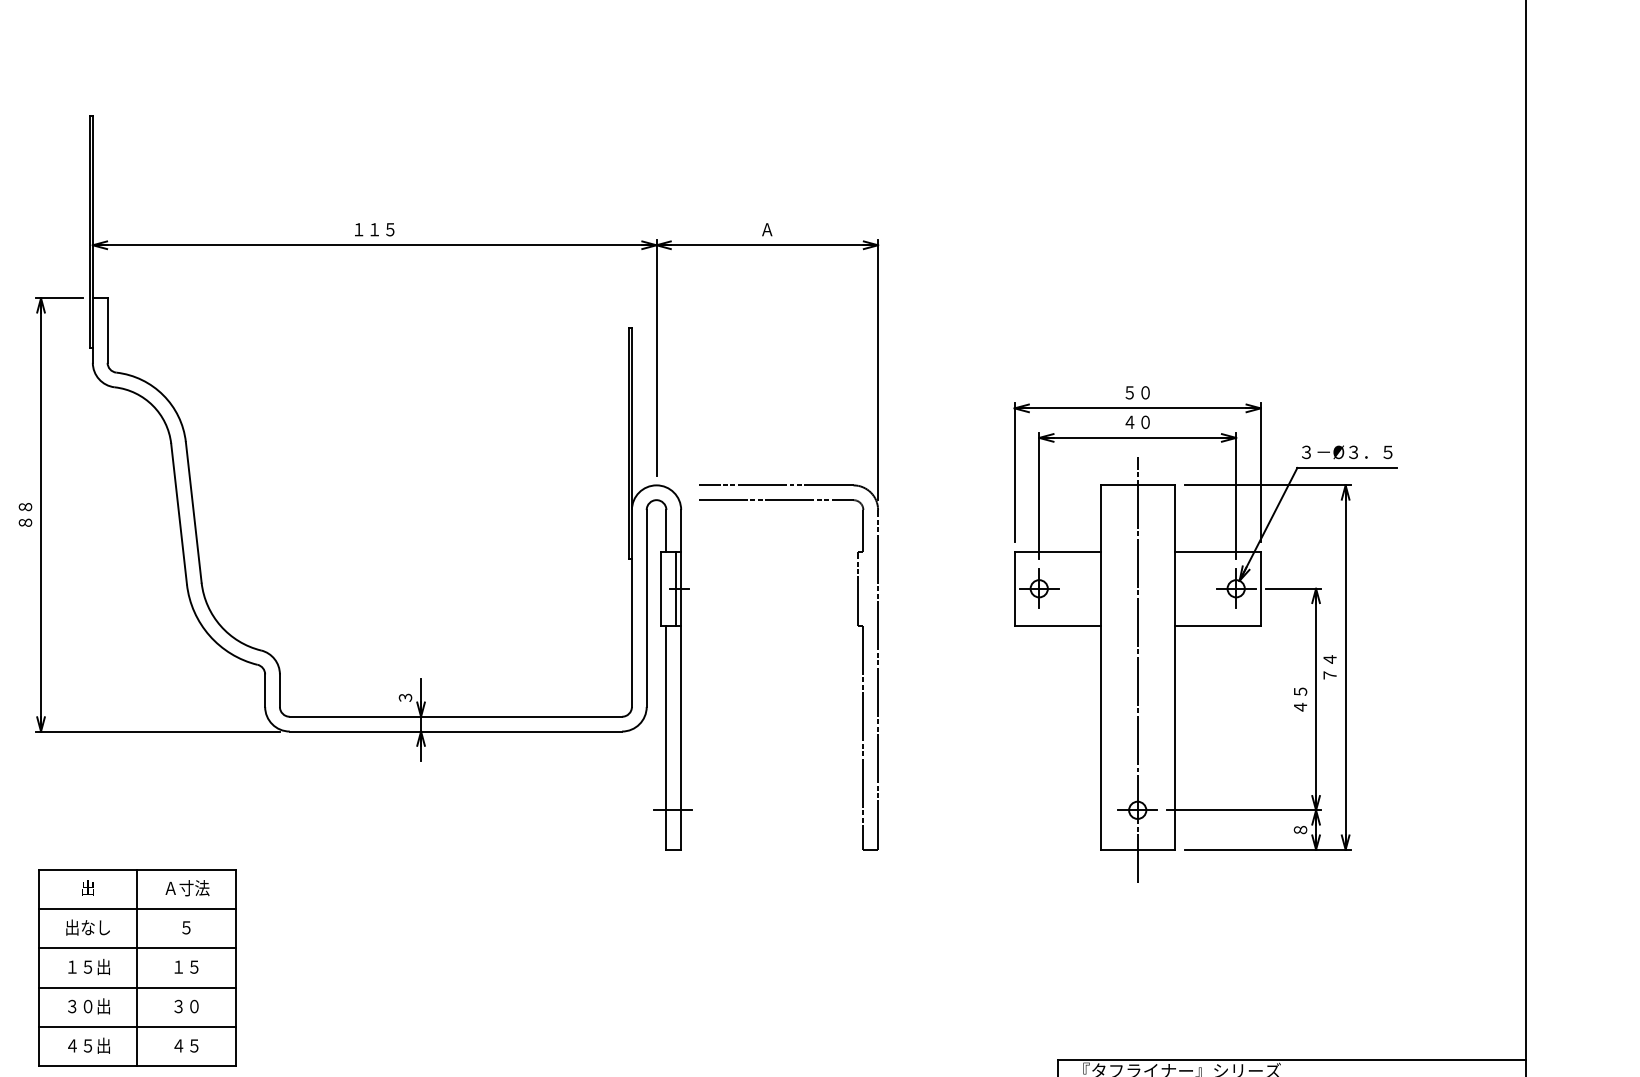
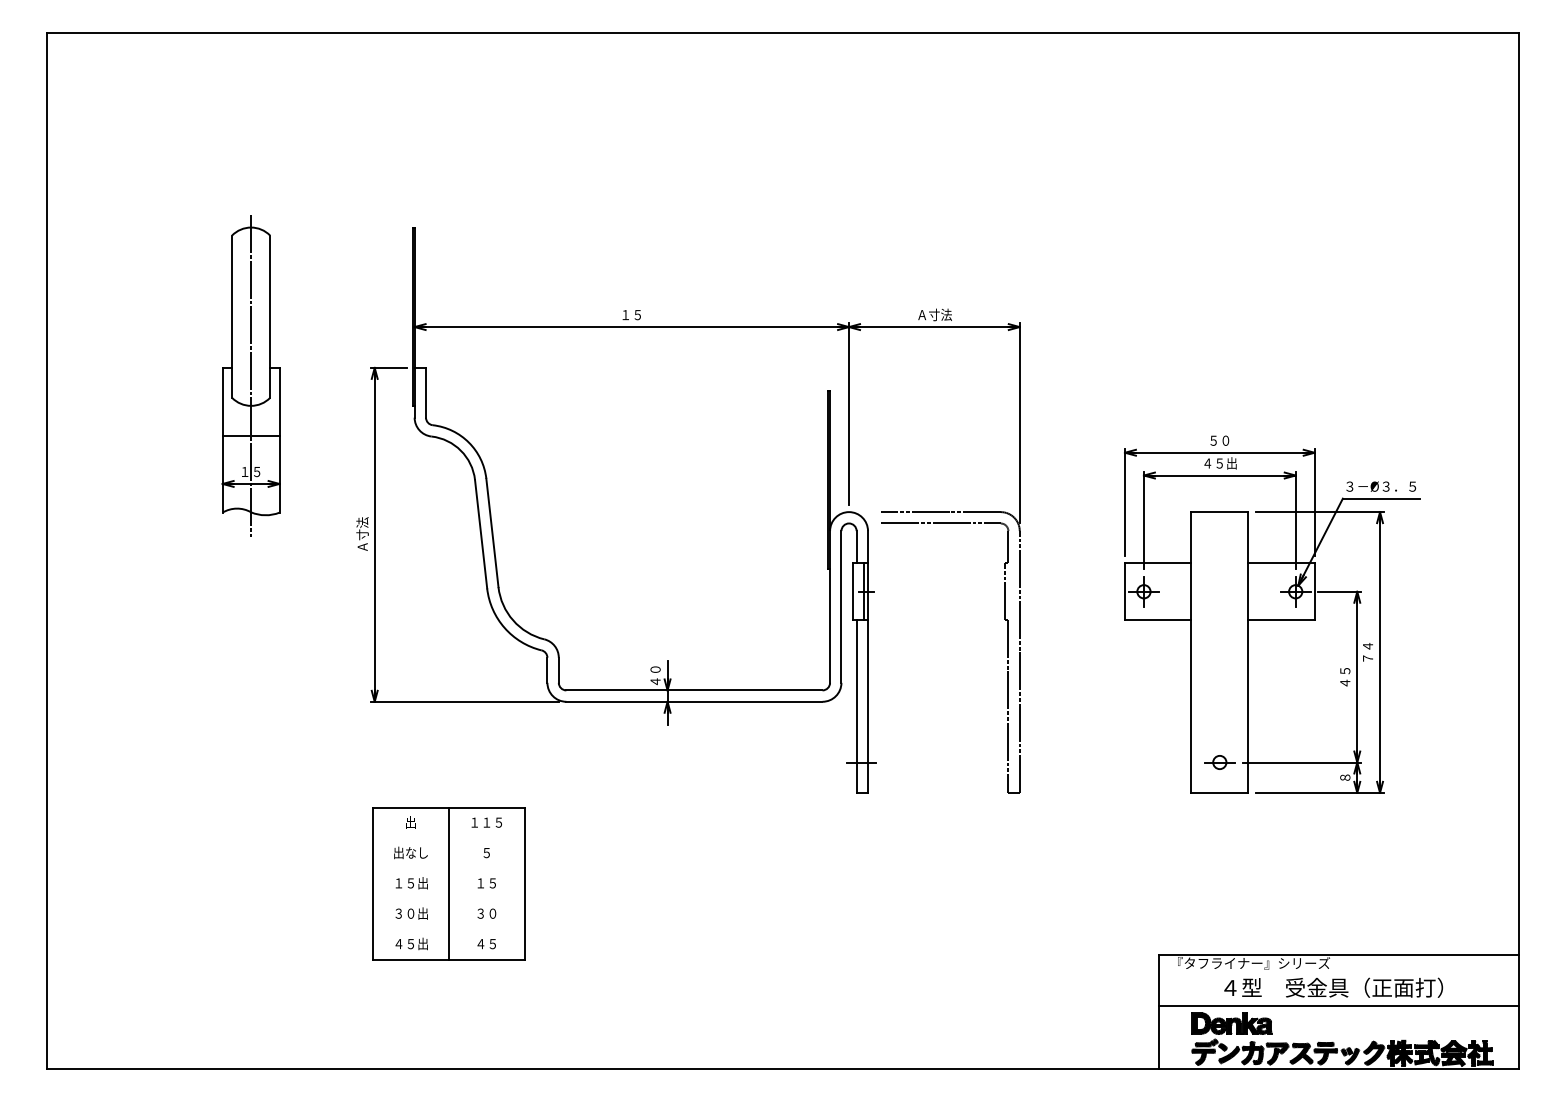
text: (767, 228) -> (934, 314), Ａ -> Ａ寸法
text: (374, 230) -> (631, 315), １１５ -> １５
text: (1138, 422) -> (1220, 463), ４０ -> ４５出
text: (25, 513) -> (362, 533), ８８ -> Ａ寸法
line: (1137, 670) -> (1219, 654), removed
text: (405, 697) -> (655, 675), ３ -> ４０
text: (187, 888) -> (487, 822), Ａ寸法 -> １１５
line: (136, 908) -> (448, 838), removed
line: (136, 947) -> (448, 868), removed
line: (136, 988) -> (448, 899), removed
line: (136, 1027) -> (448, 929), removed

